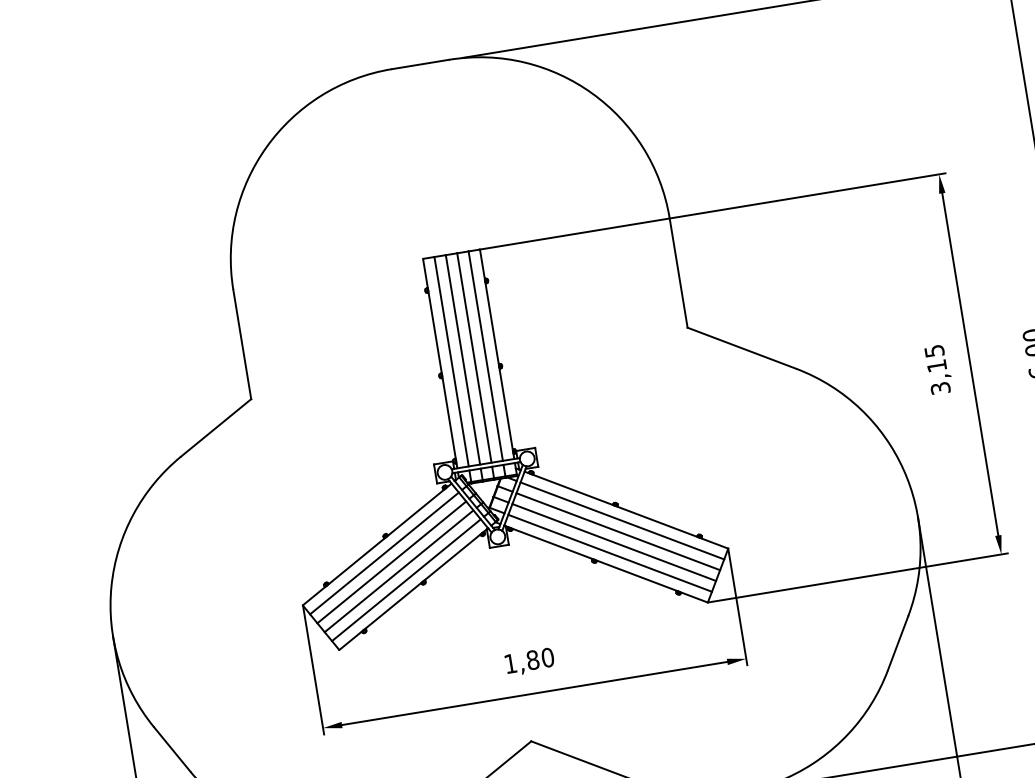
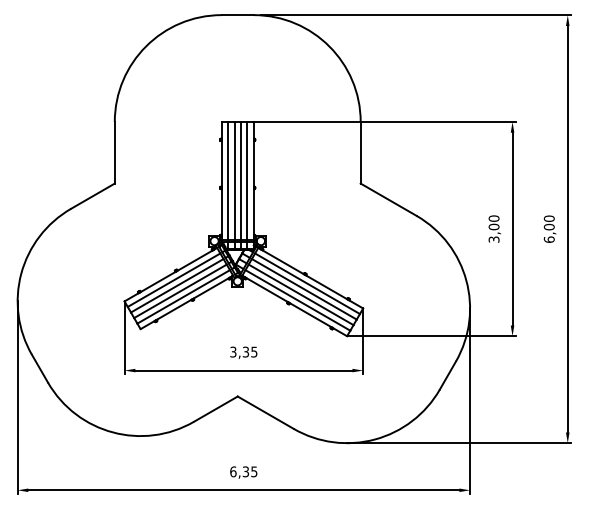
text: (934, 358) -> (493, 222), 3,15 -> 3,00
text: (528, 659) -> (243, 351), 1,80 -> 3,35

